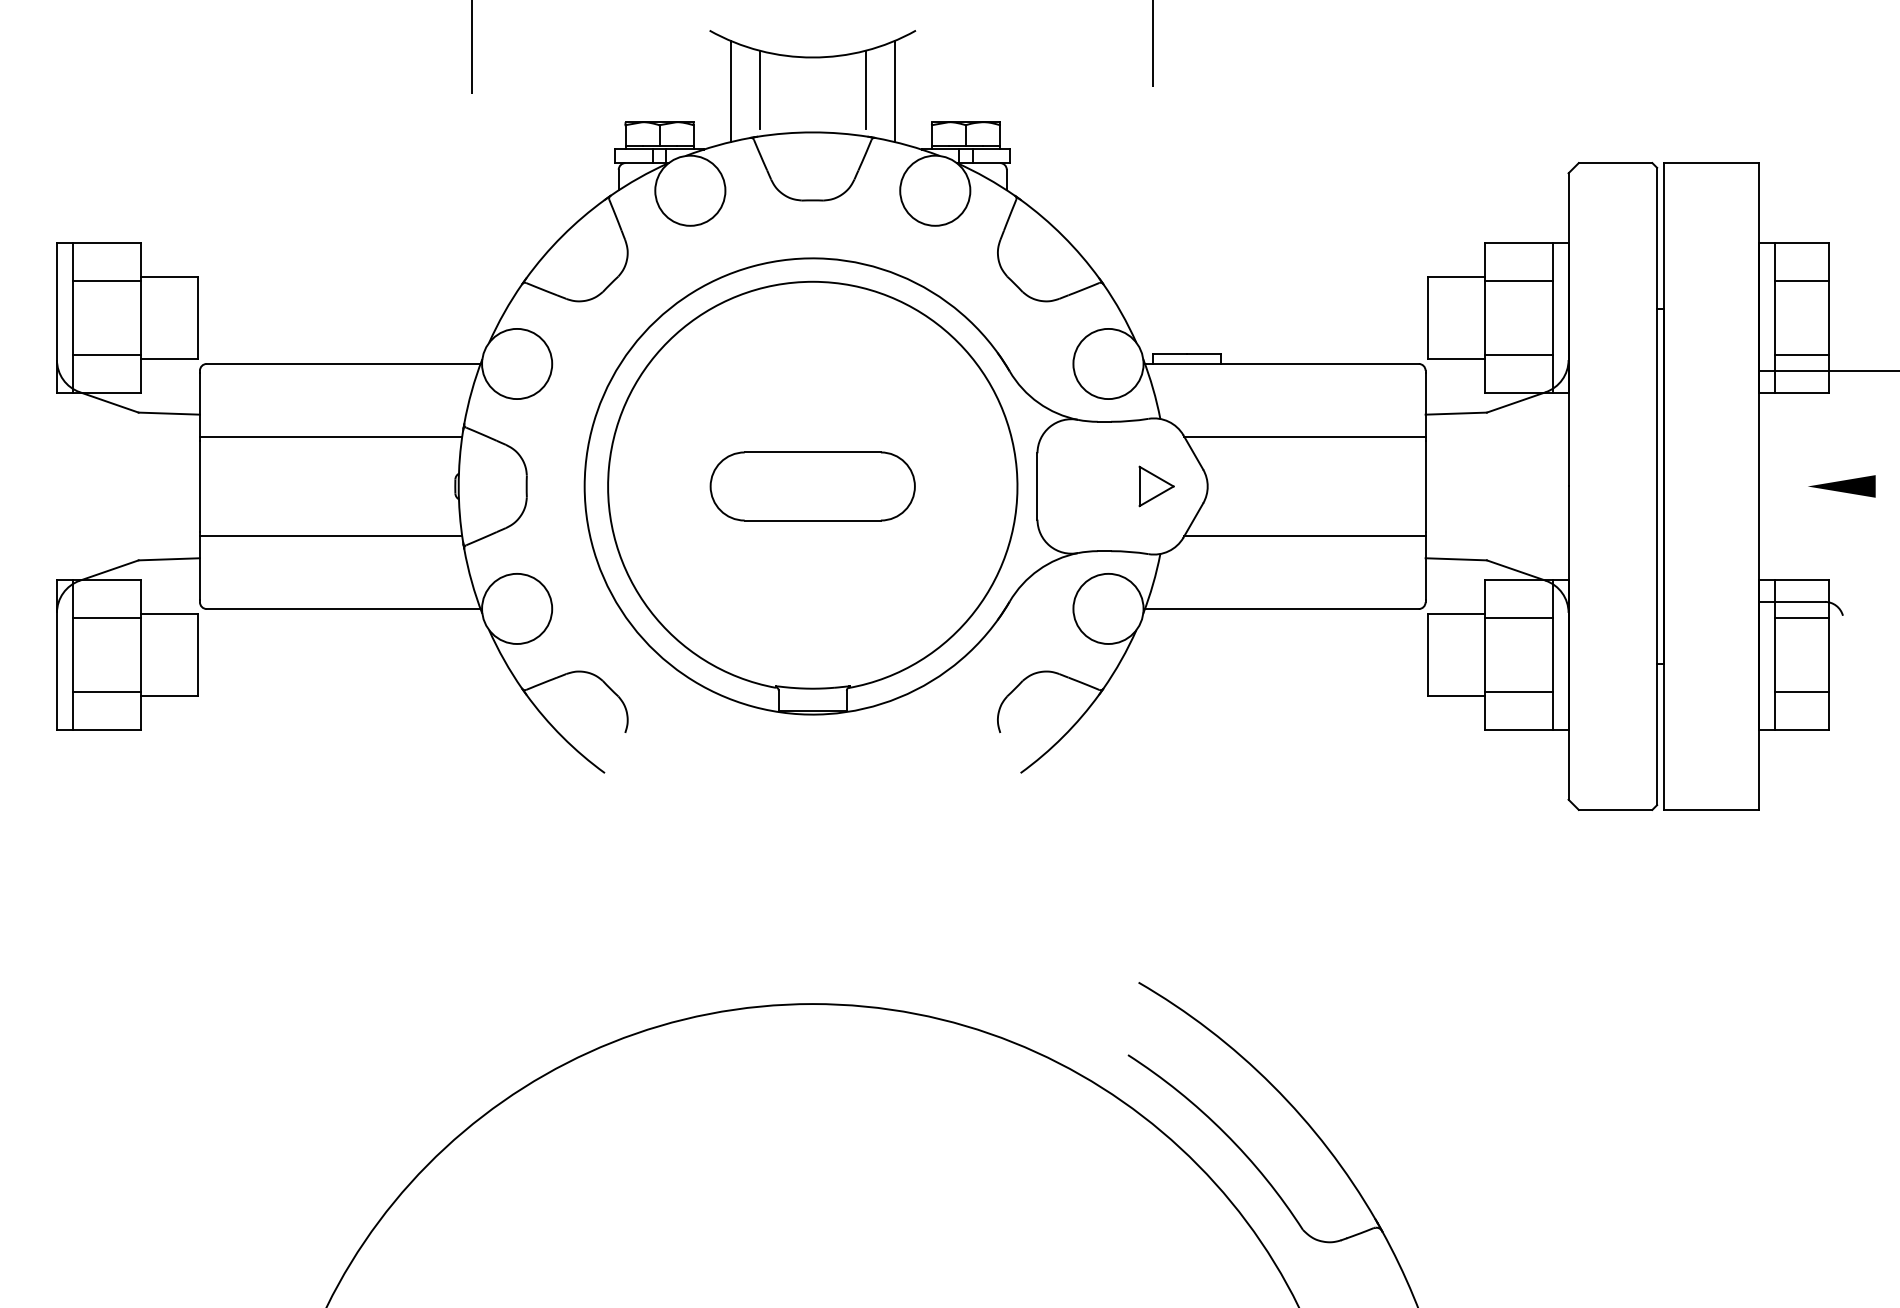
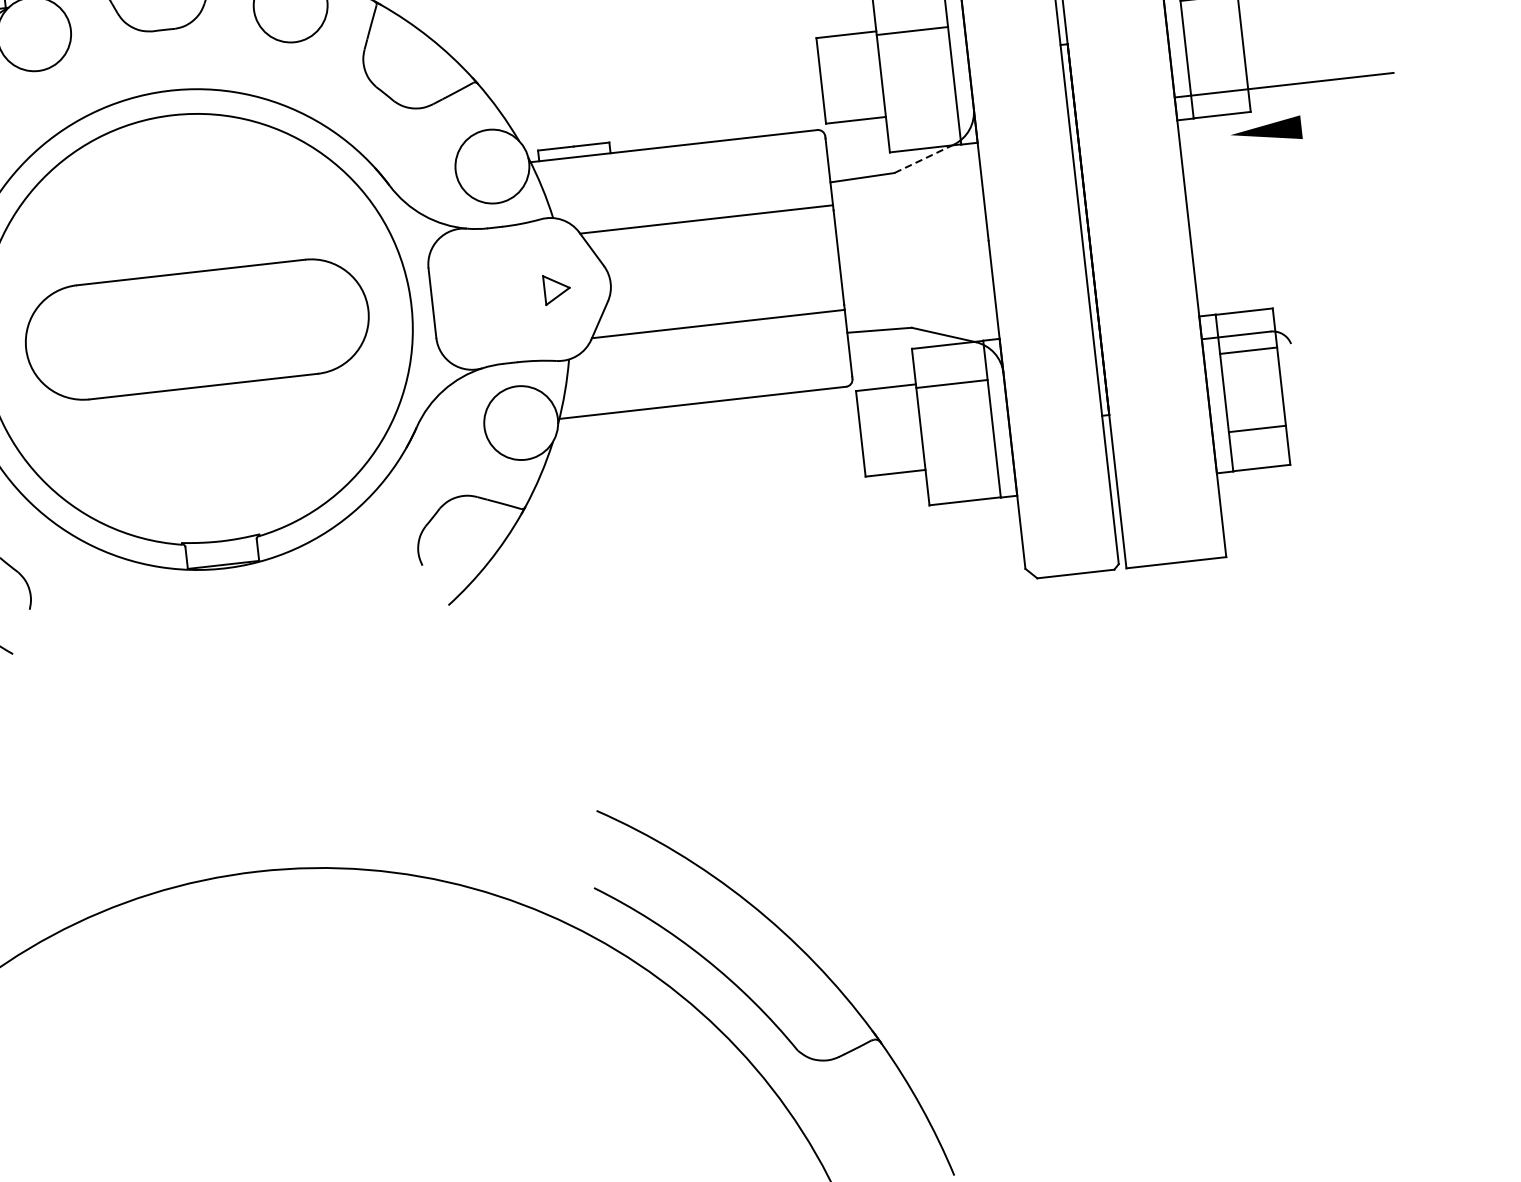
line: (1518, 355) -> (920, 109), removed
line: (1801, 355) -> (1217, 76), removed
line: (1515, 402) -> (923, 159), solid -> dashed
part: (812, 486) -> (196, 329), size x1.6
part: (1156, 486) -> (557, 289), size x0.7
part: (1841, 486) -> (1265, 131), moved
line: (1518, 692) -> (960, 462), removed

